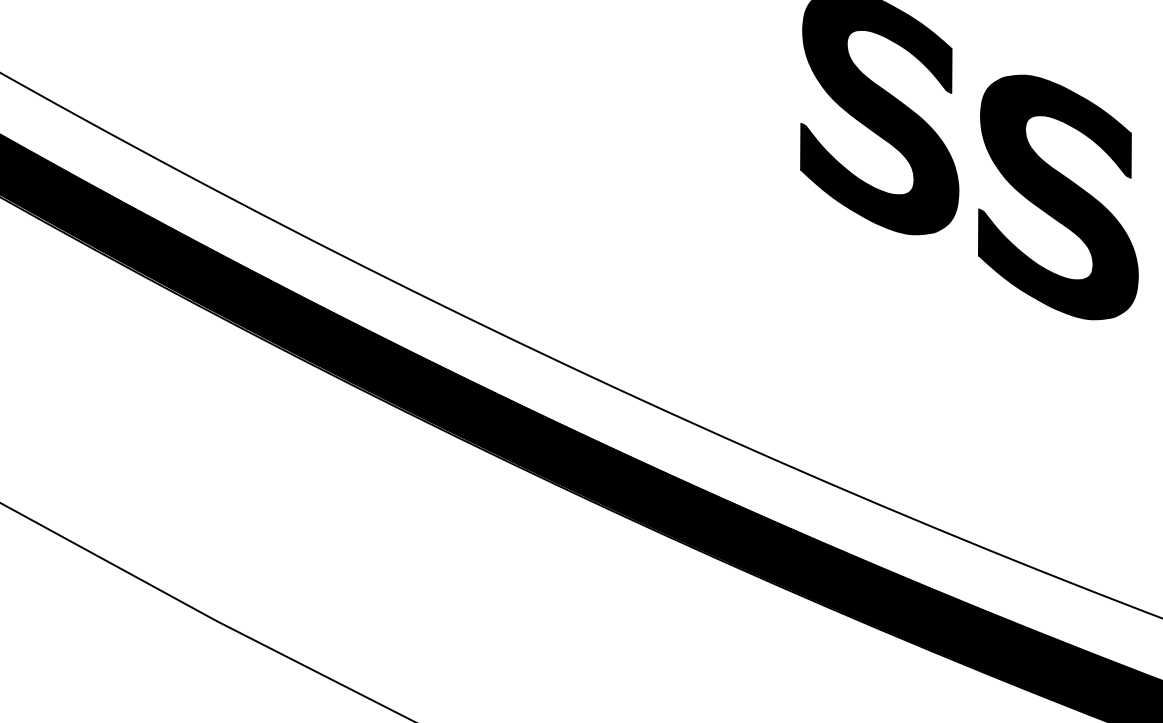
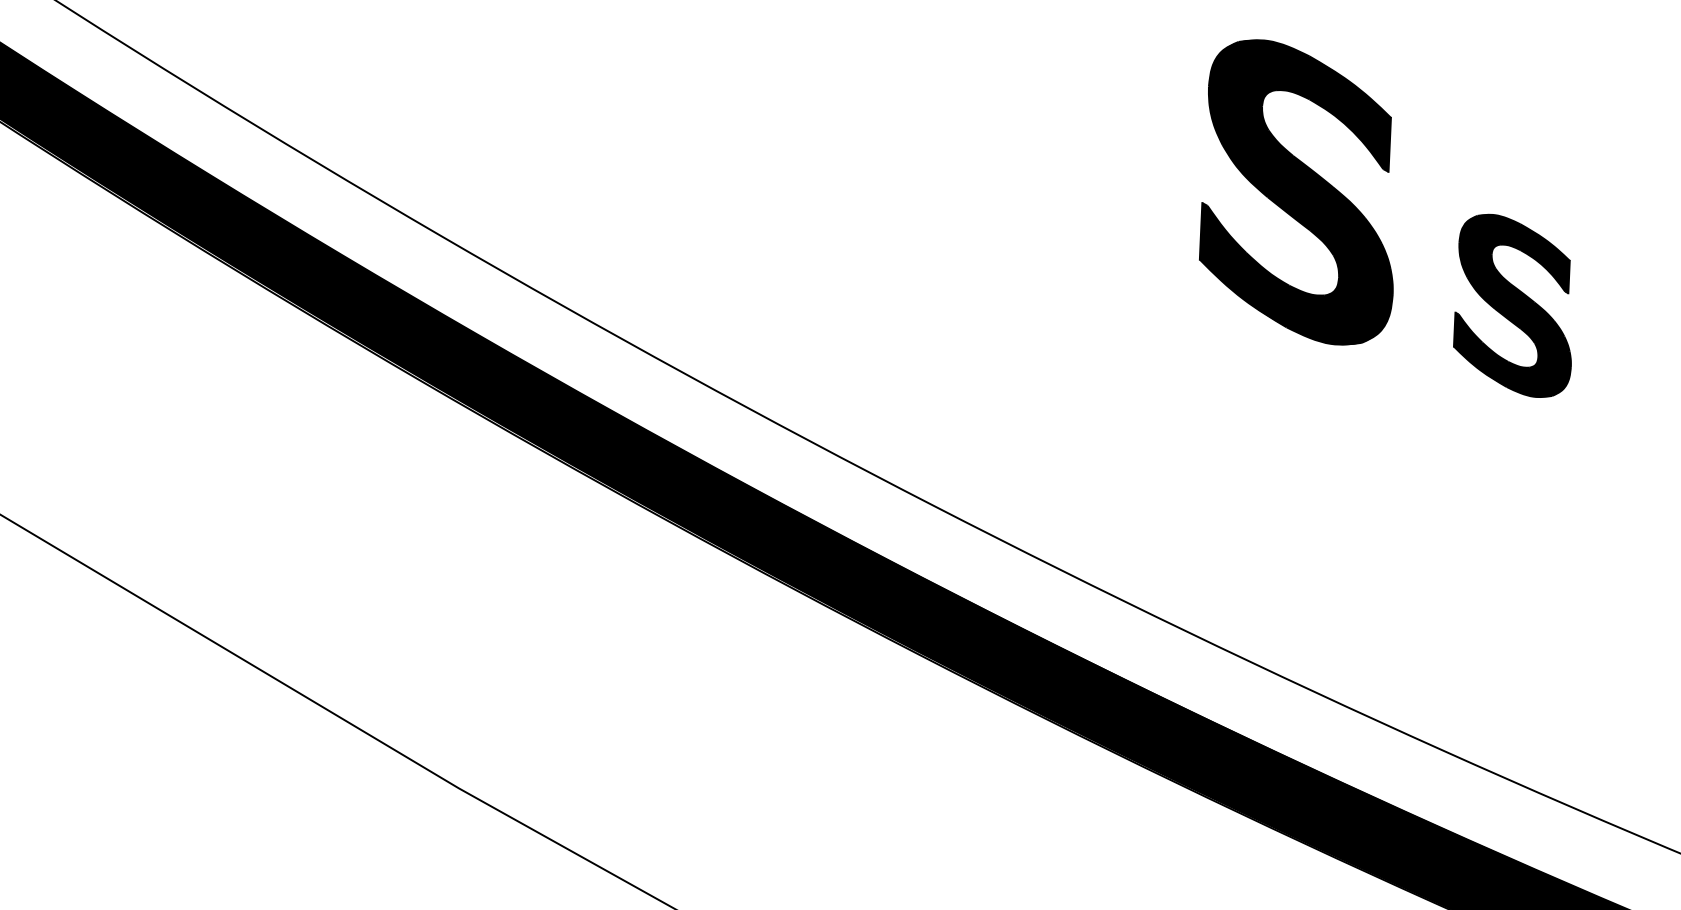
part: (1055, 197) -> (1512, 305), size x0.6

